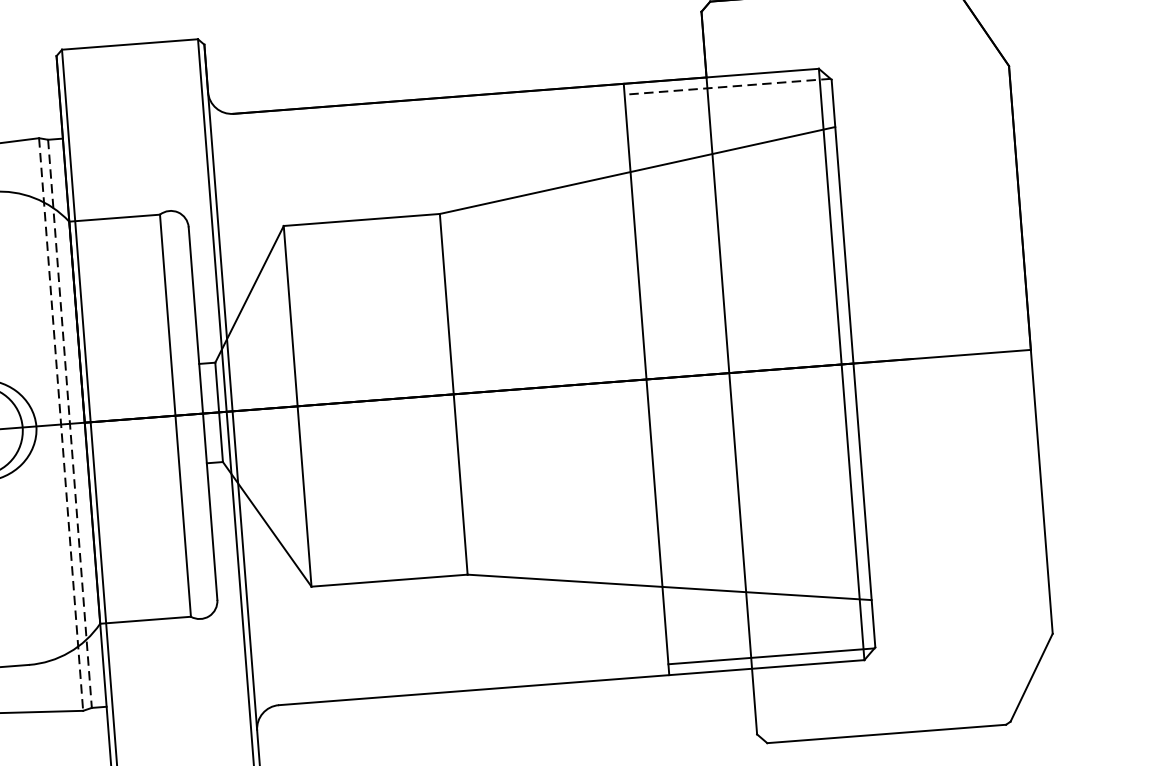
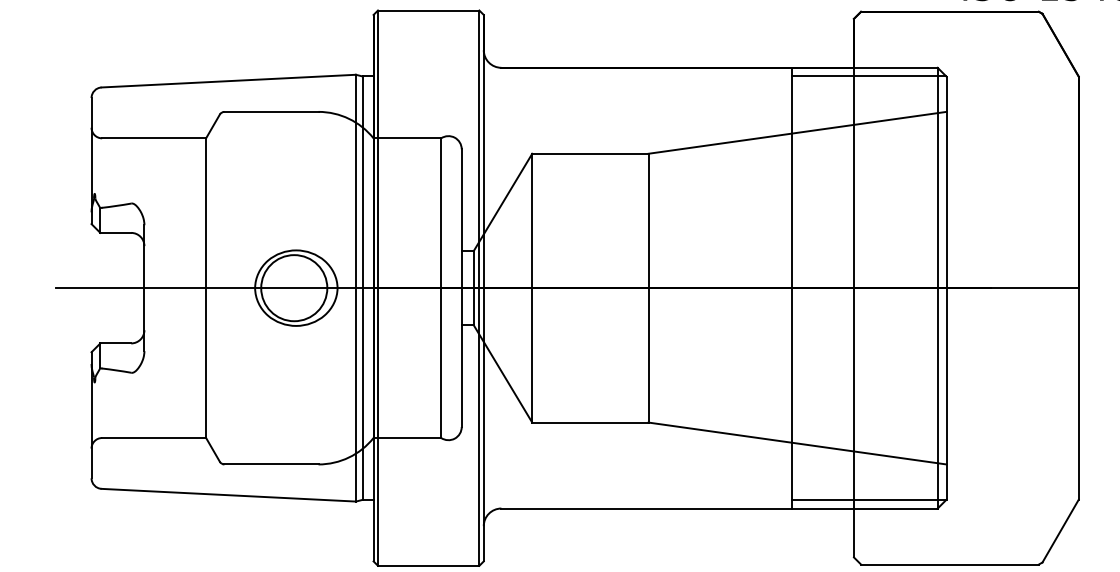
line: (728, 86) -> (869, 75), dashed -> solid
line: (69, 424) -> (362, 288), dashed -> solid
line: (60, 425) -> (355, 288), dashed -> solid

